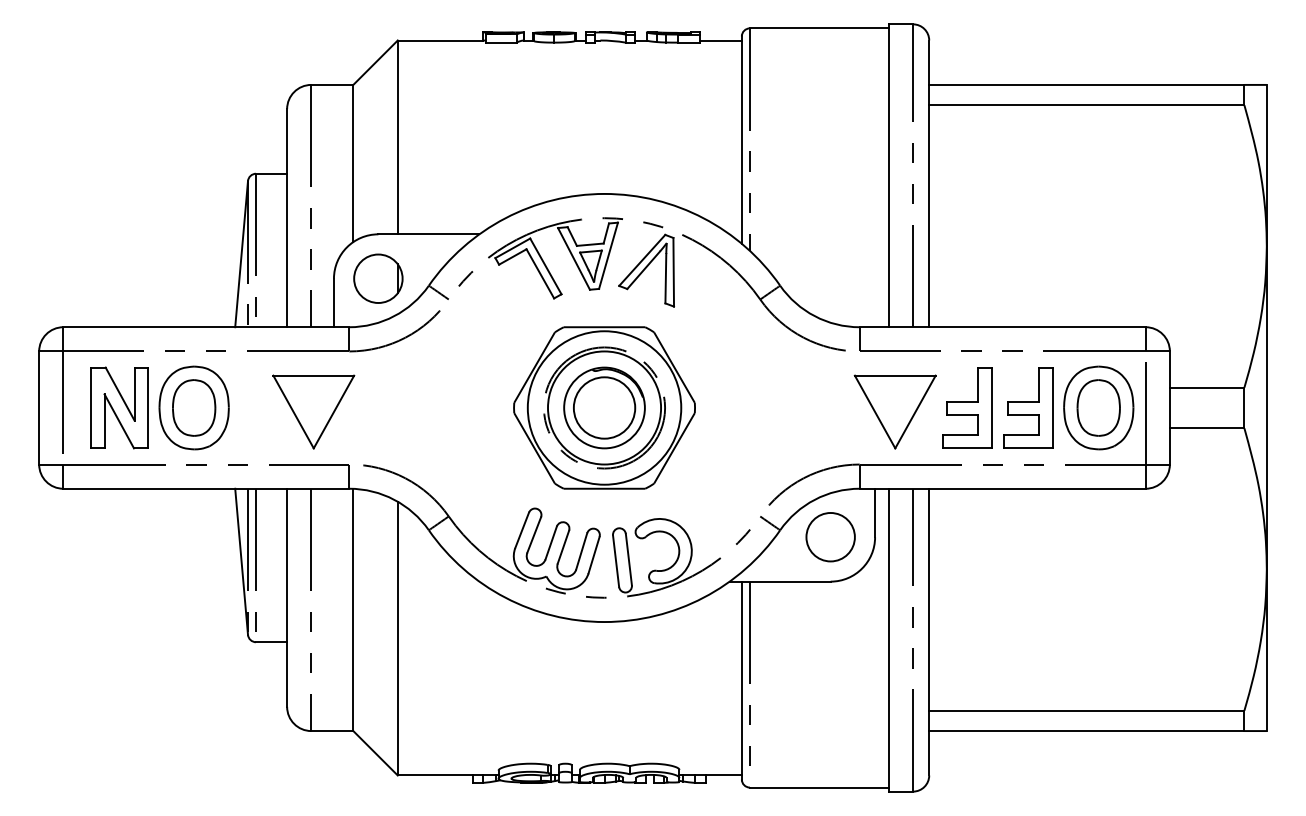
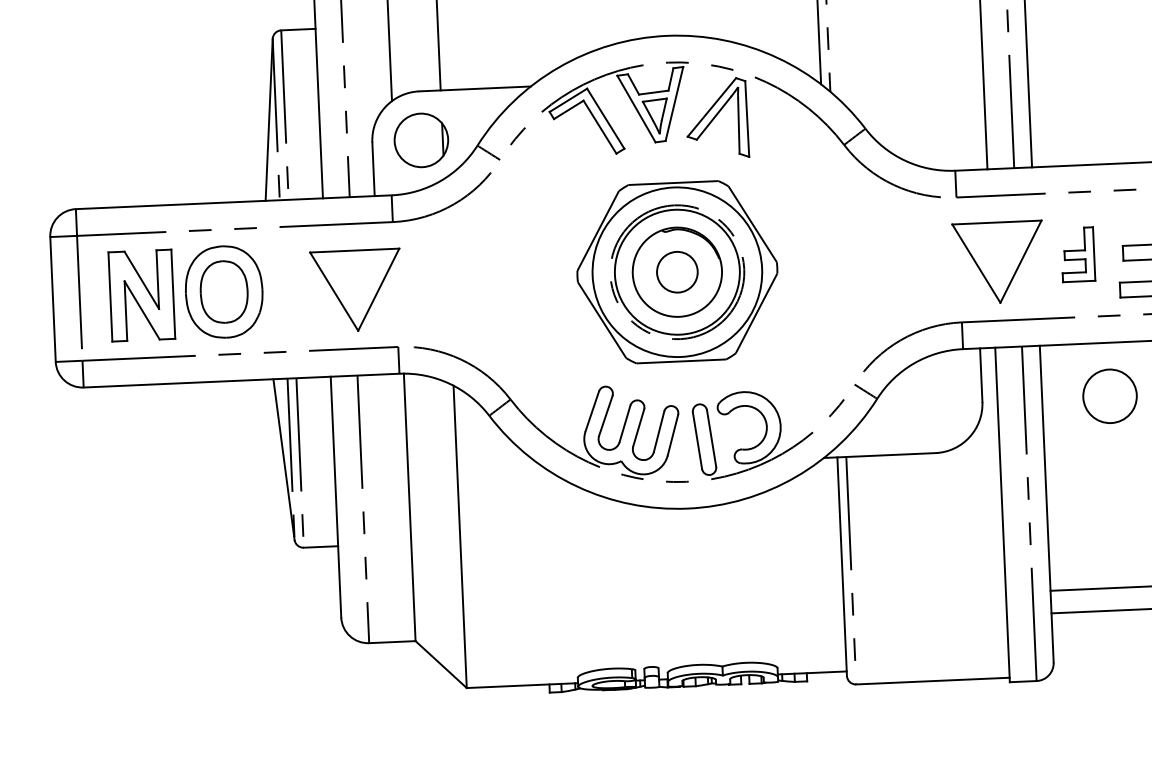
circle: (604, 407) -> (677, 271), size x0.6
part: (967, 407) -> (1078, 254), size x0.6
circle: (830, 537) -> (1109, 396), moved

